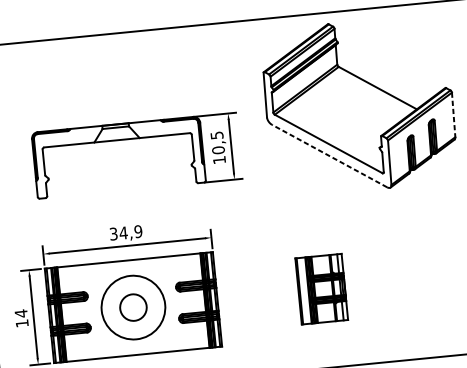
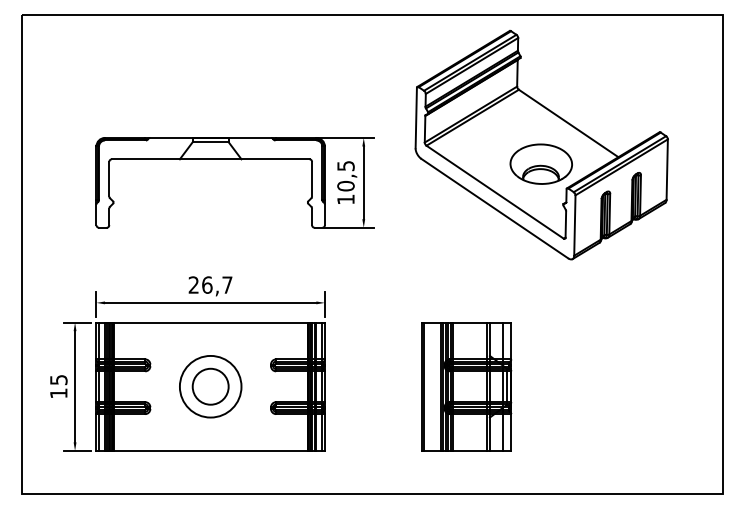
line: (453, 115) -> (667, 170), dashed -> solid
part: (359, 119) -> (540, 163), added
line: (329, 156) -> (494, 208), dashed -> solid
text: (125, 232) -> (210, 284), 34,9 -> 26,7
part: (321, 288) -> (466, 386), size x1.43
circle: (133, 307) -> (210, 386), size x0.71
text: (20, 313) -> (58, 379), 14 -> 15

